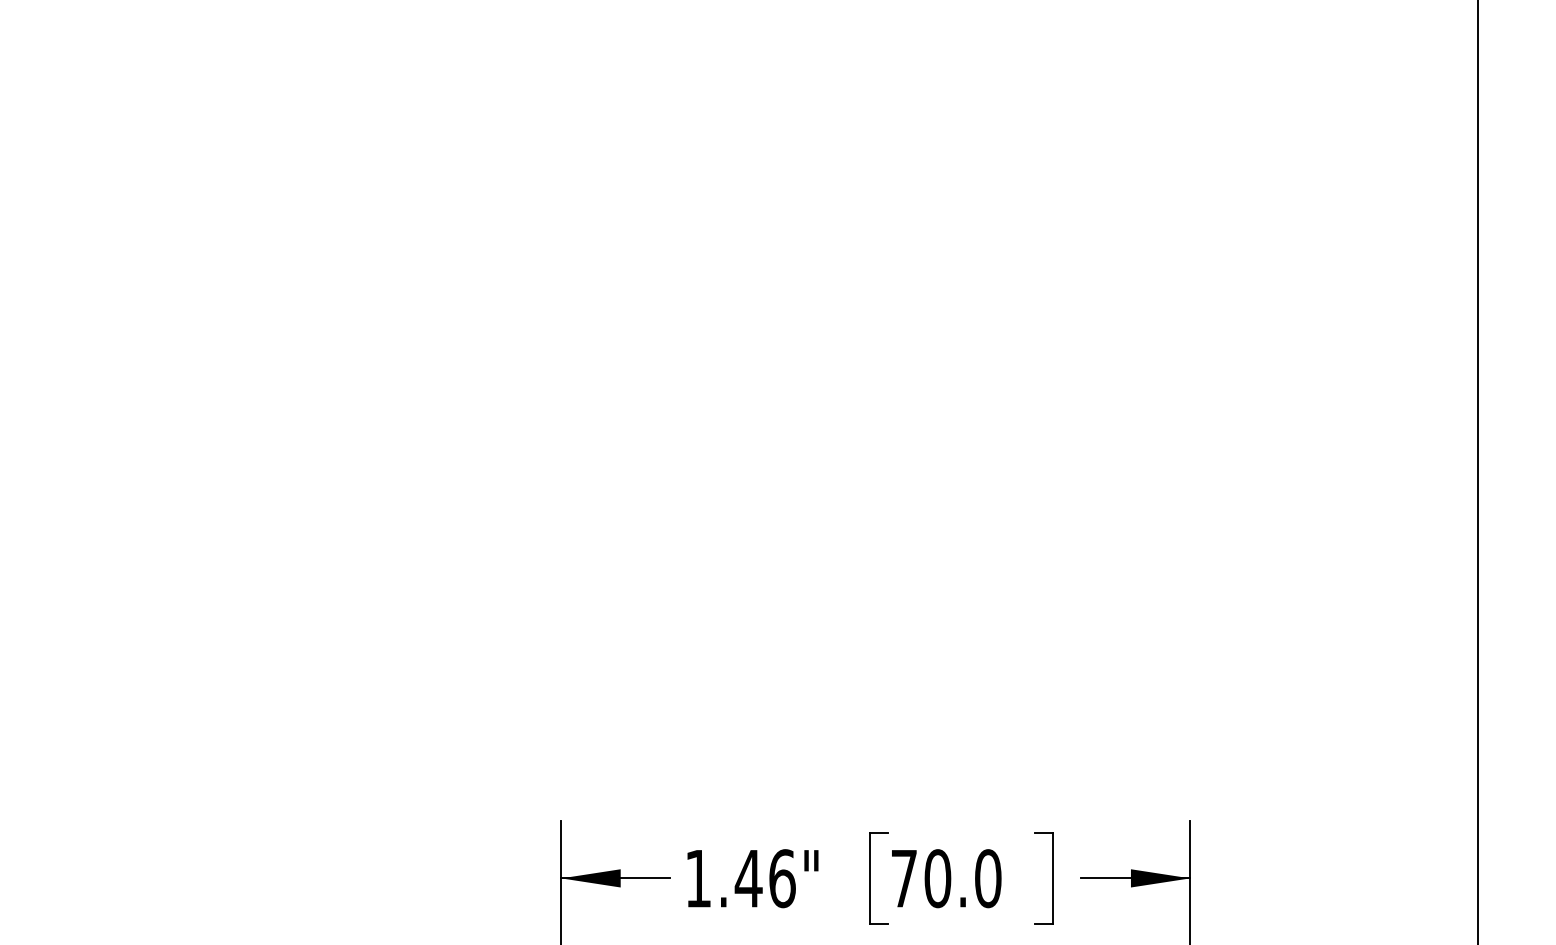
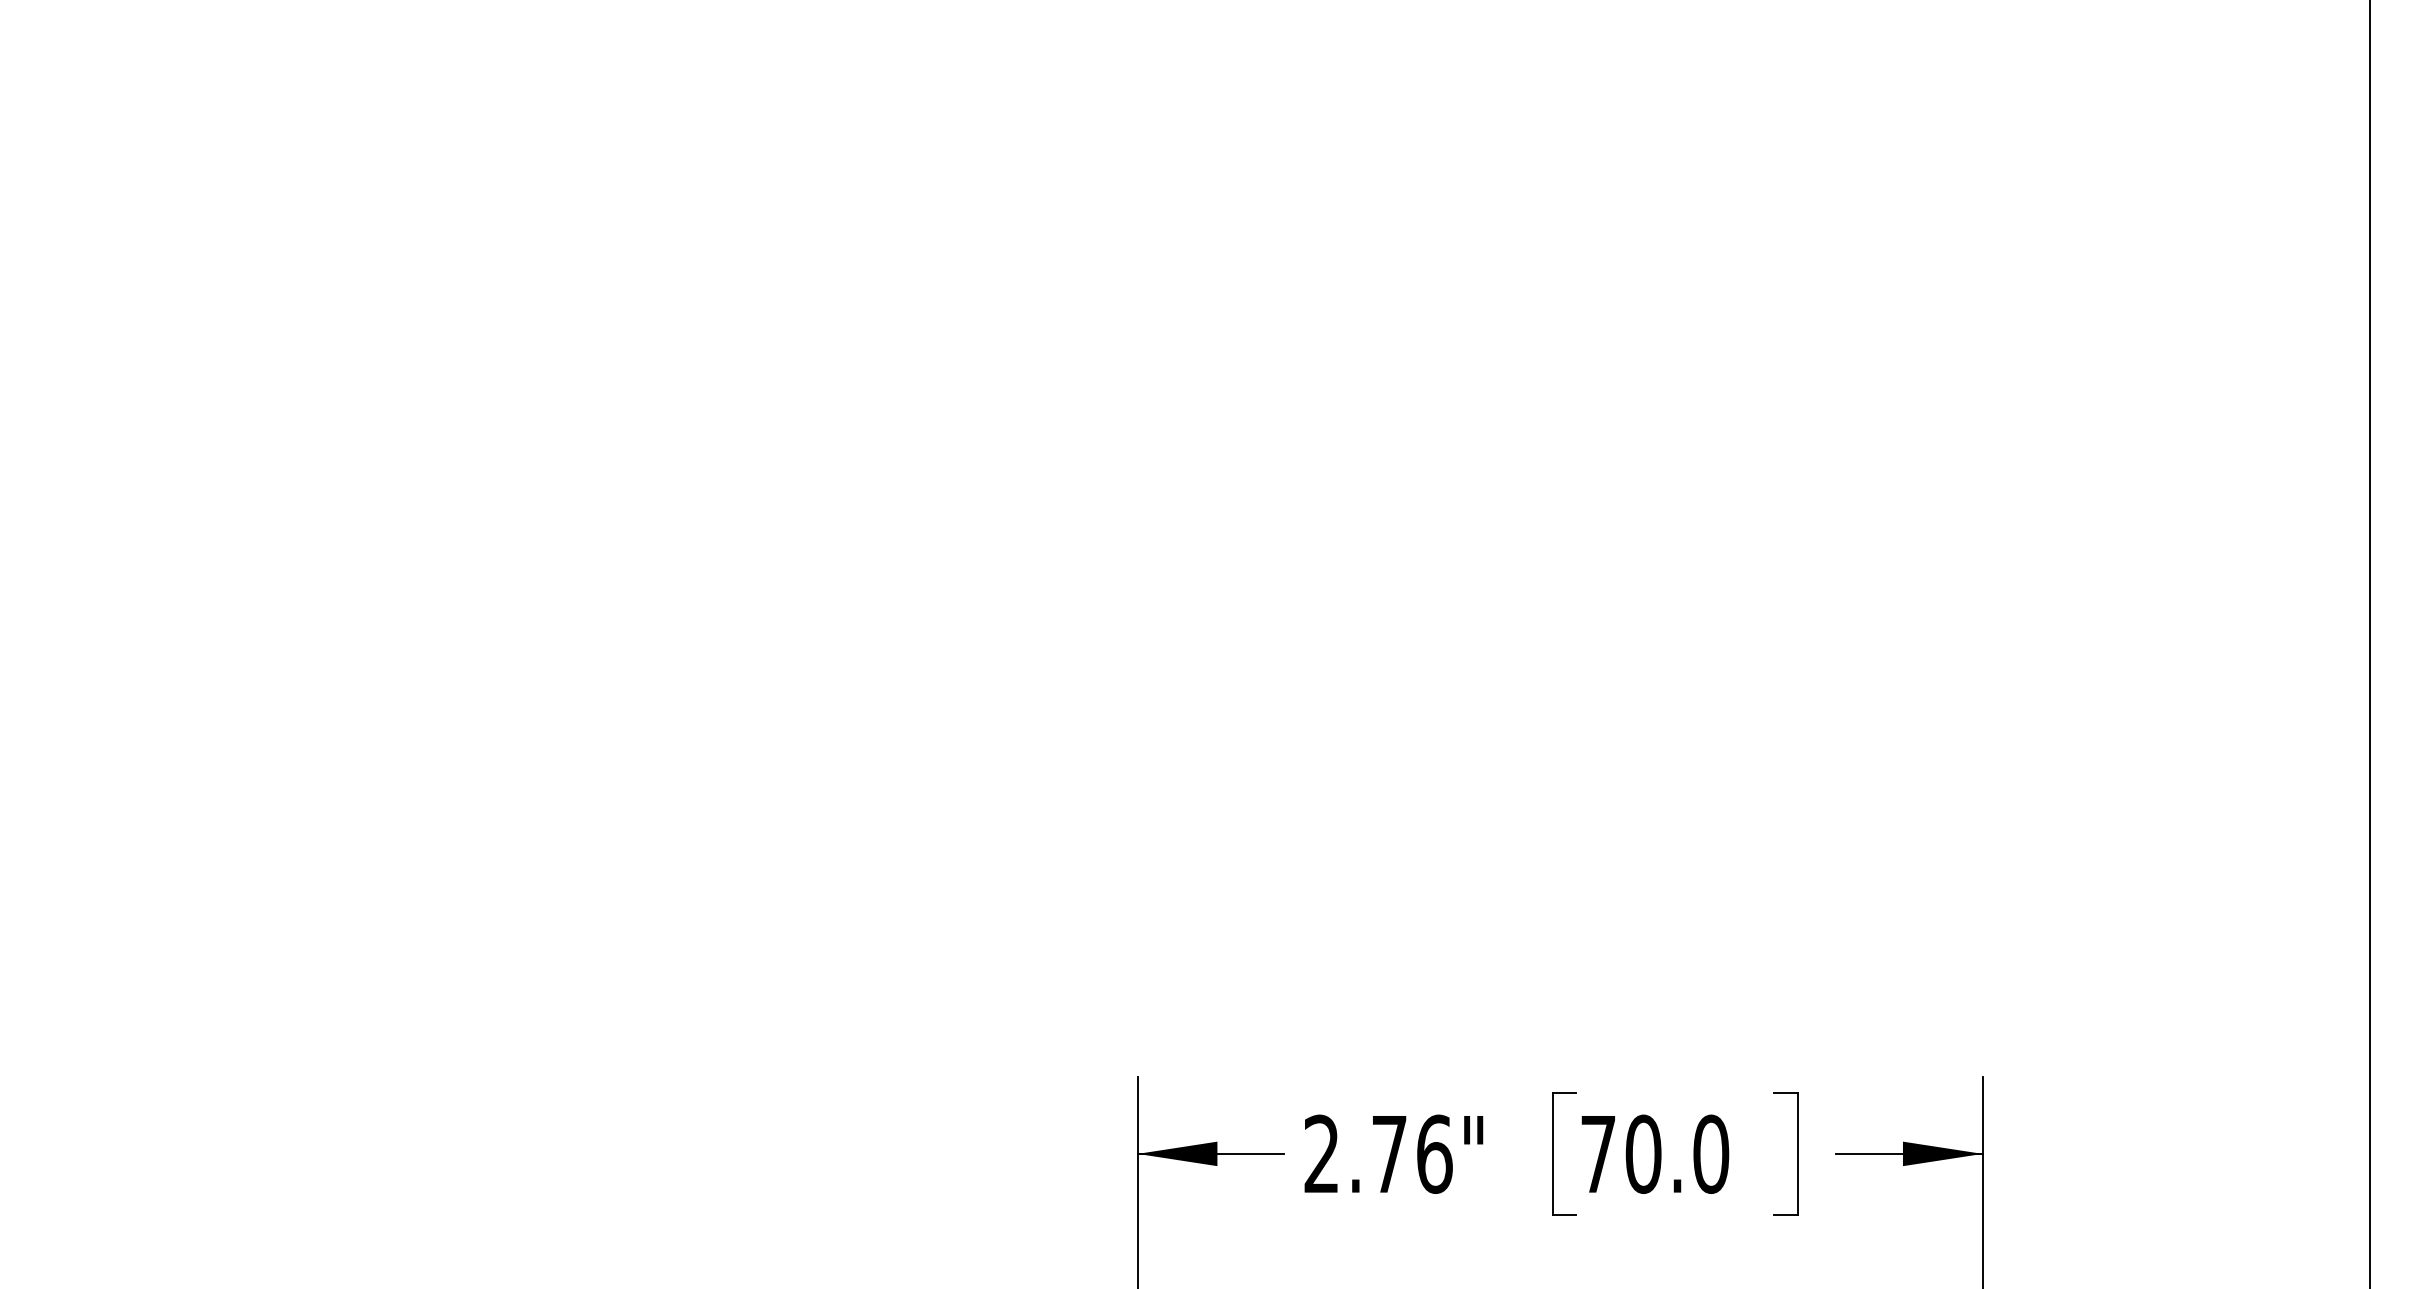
text: (724, 878) -> (1356, 1153), 1.46" -> 2.76"

